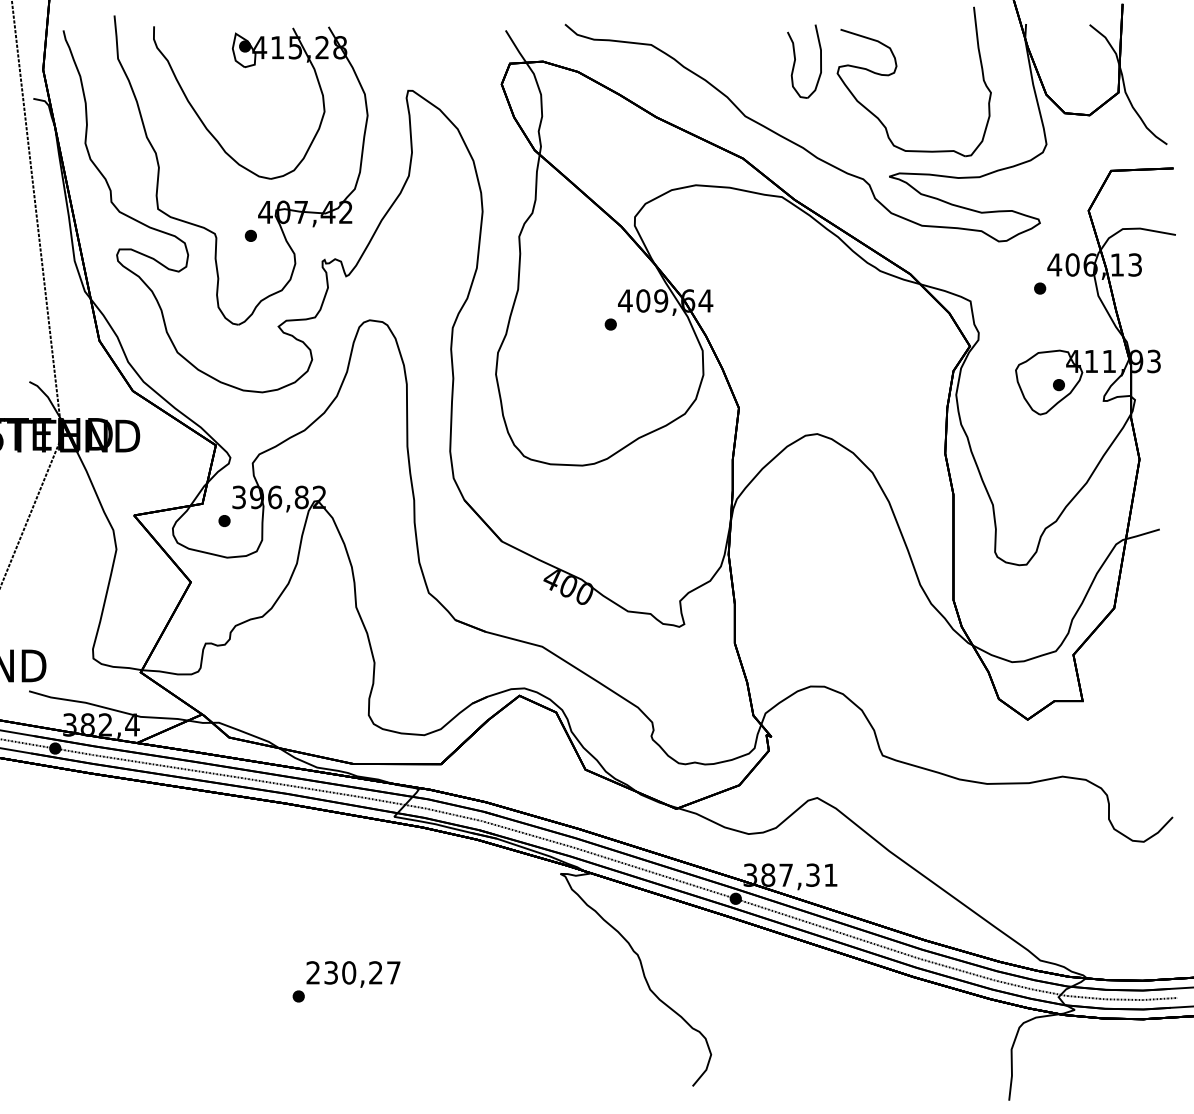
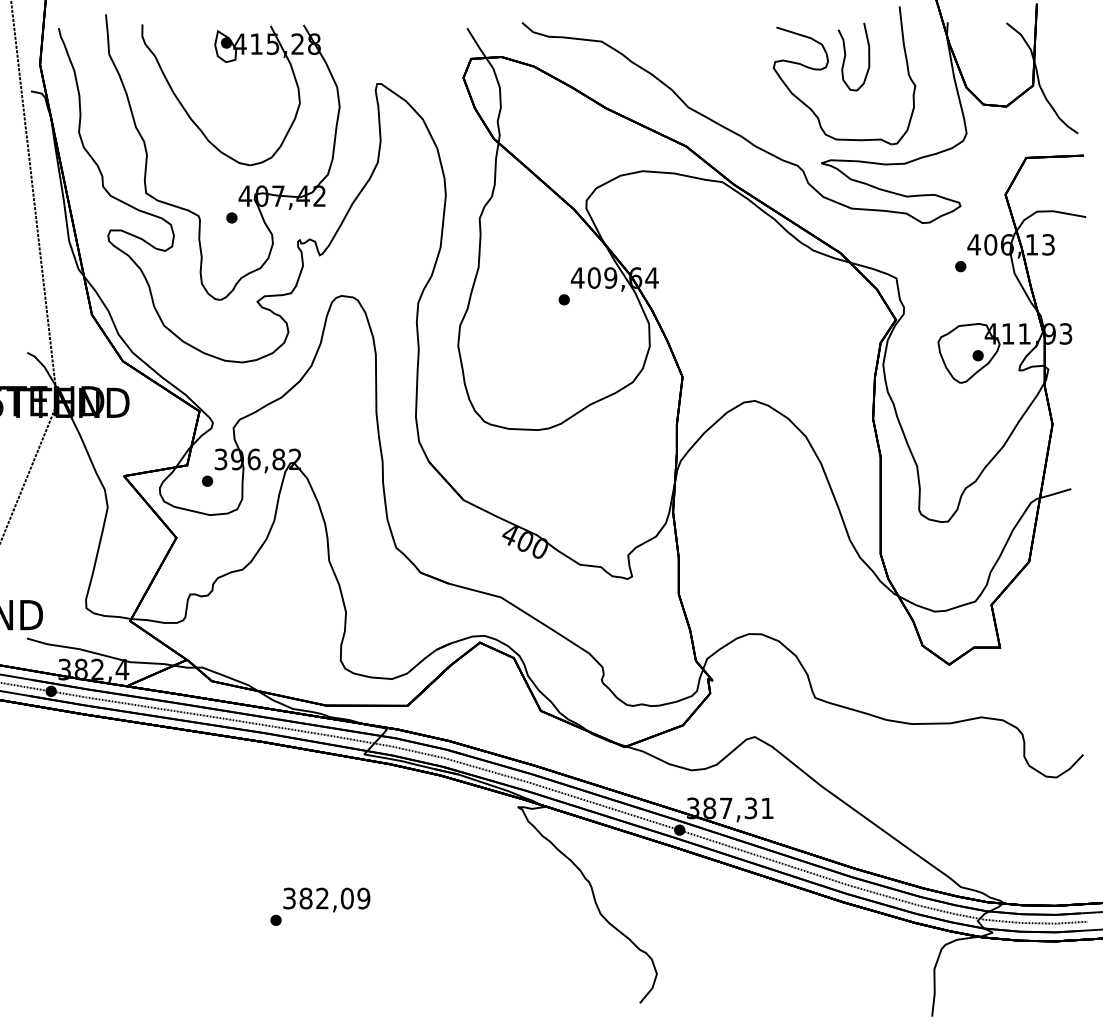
part: (795, 61) -> (845, 56), moved
text: (353, 972) -> (326, 898), 230,27 -> 382,09

